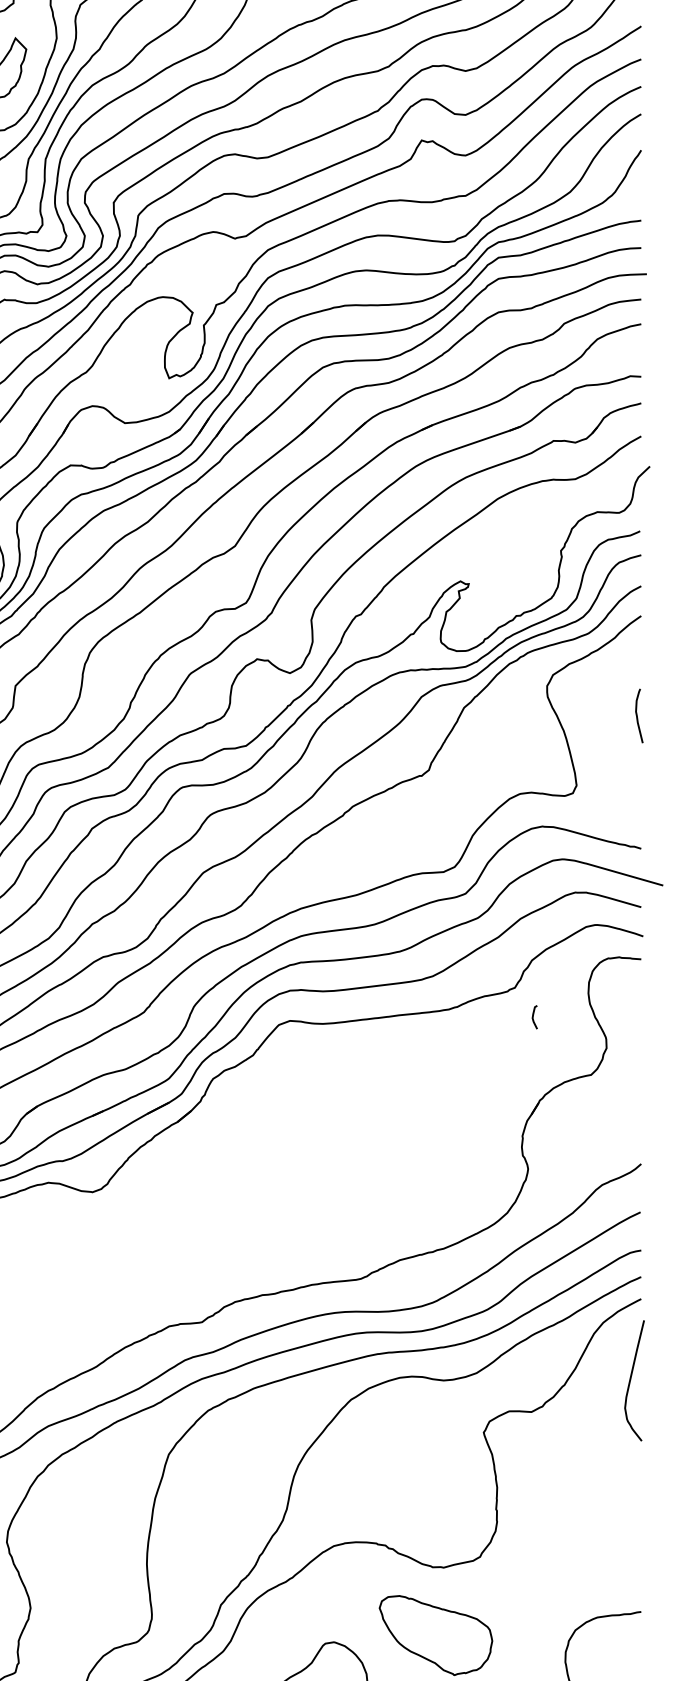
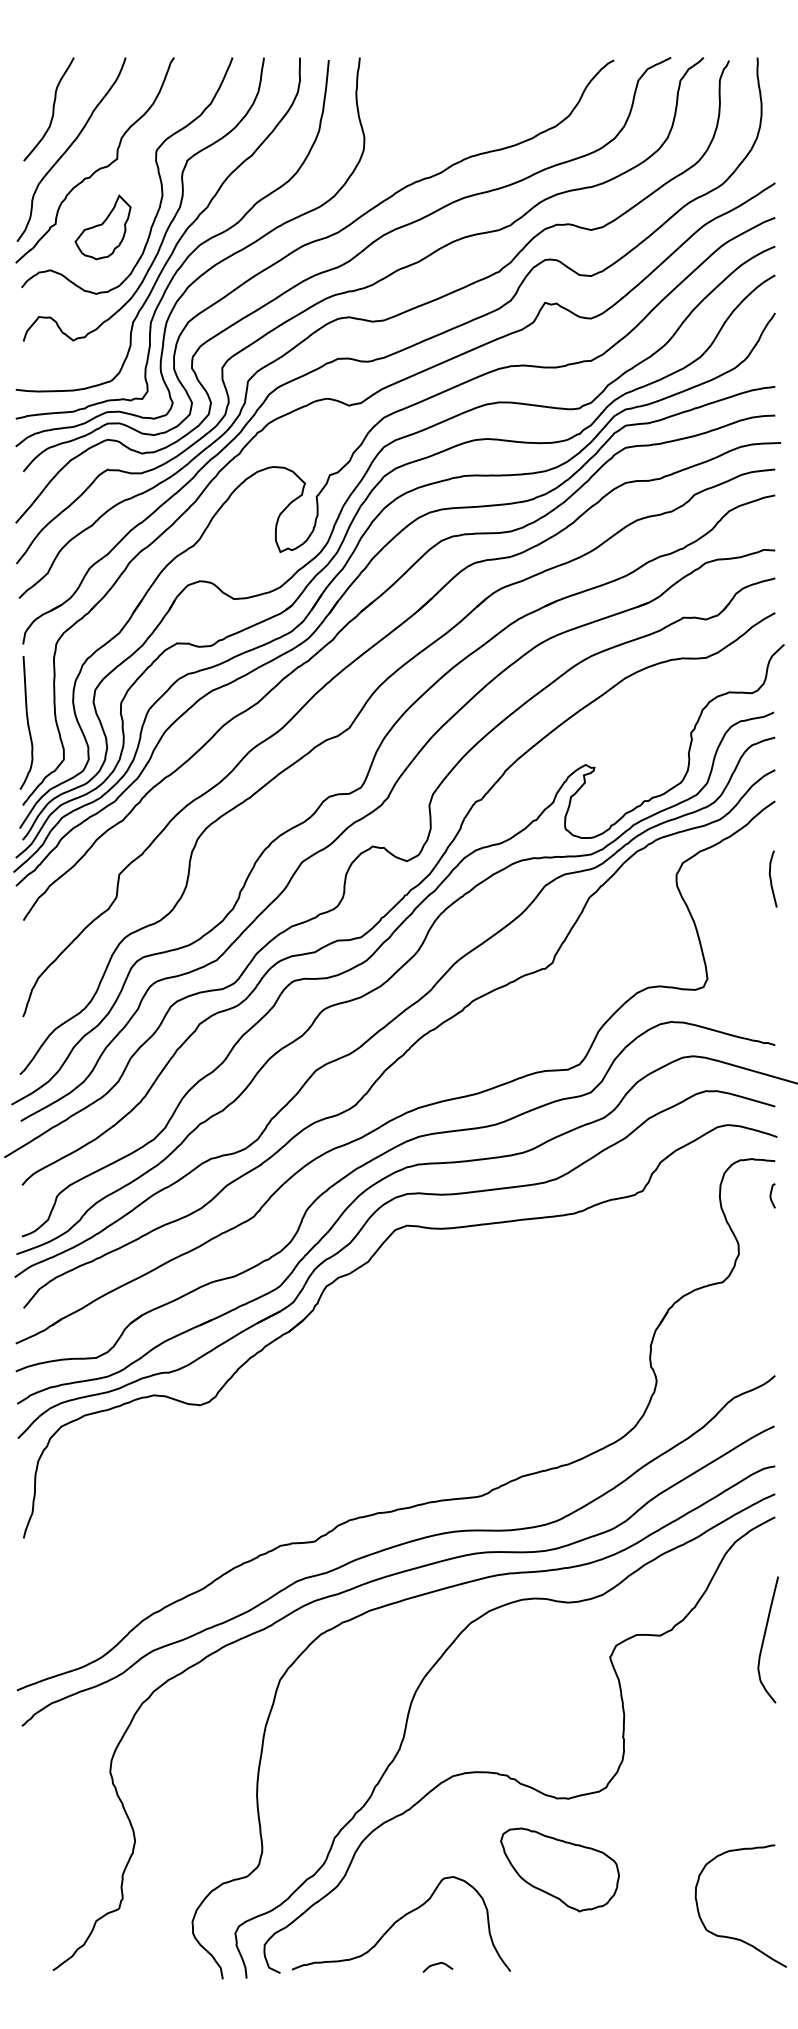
curve: (637, 715) -> (771, 878), moved
curve: (533, 1016) -> (771, 1195), moved
curve: (631, 1380) -> (764, 1639), moved

